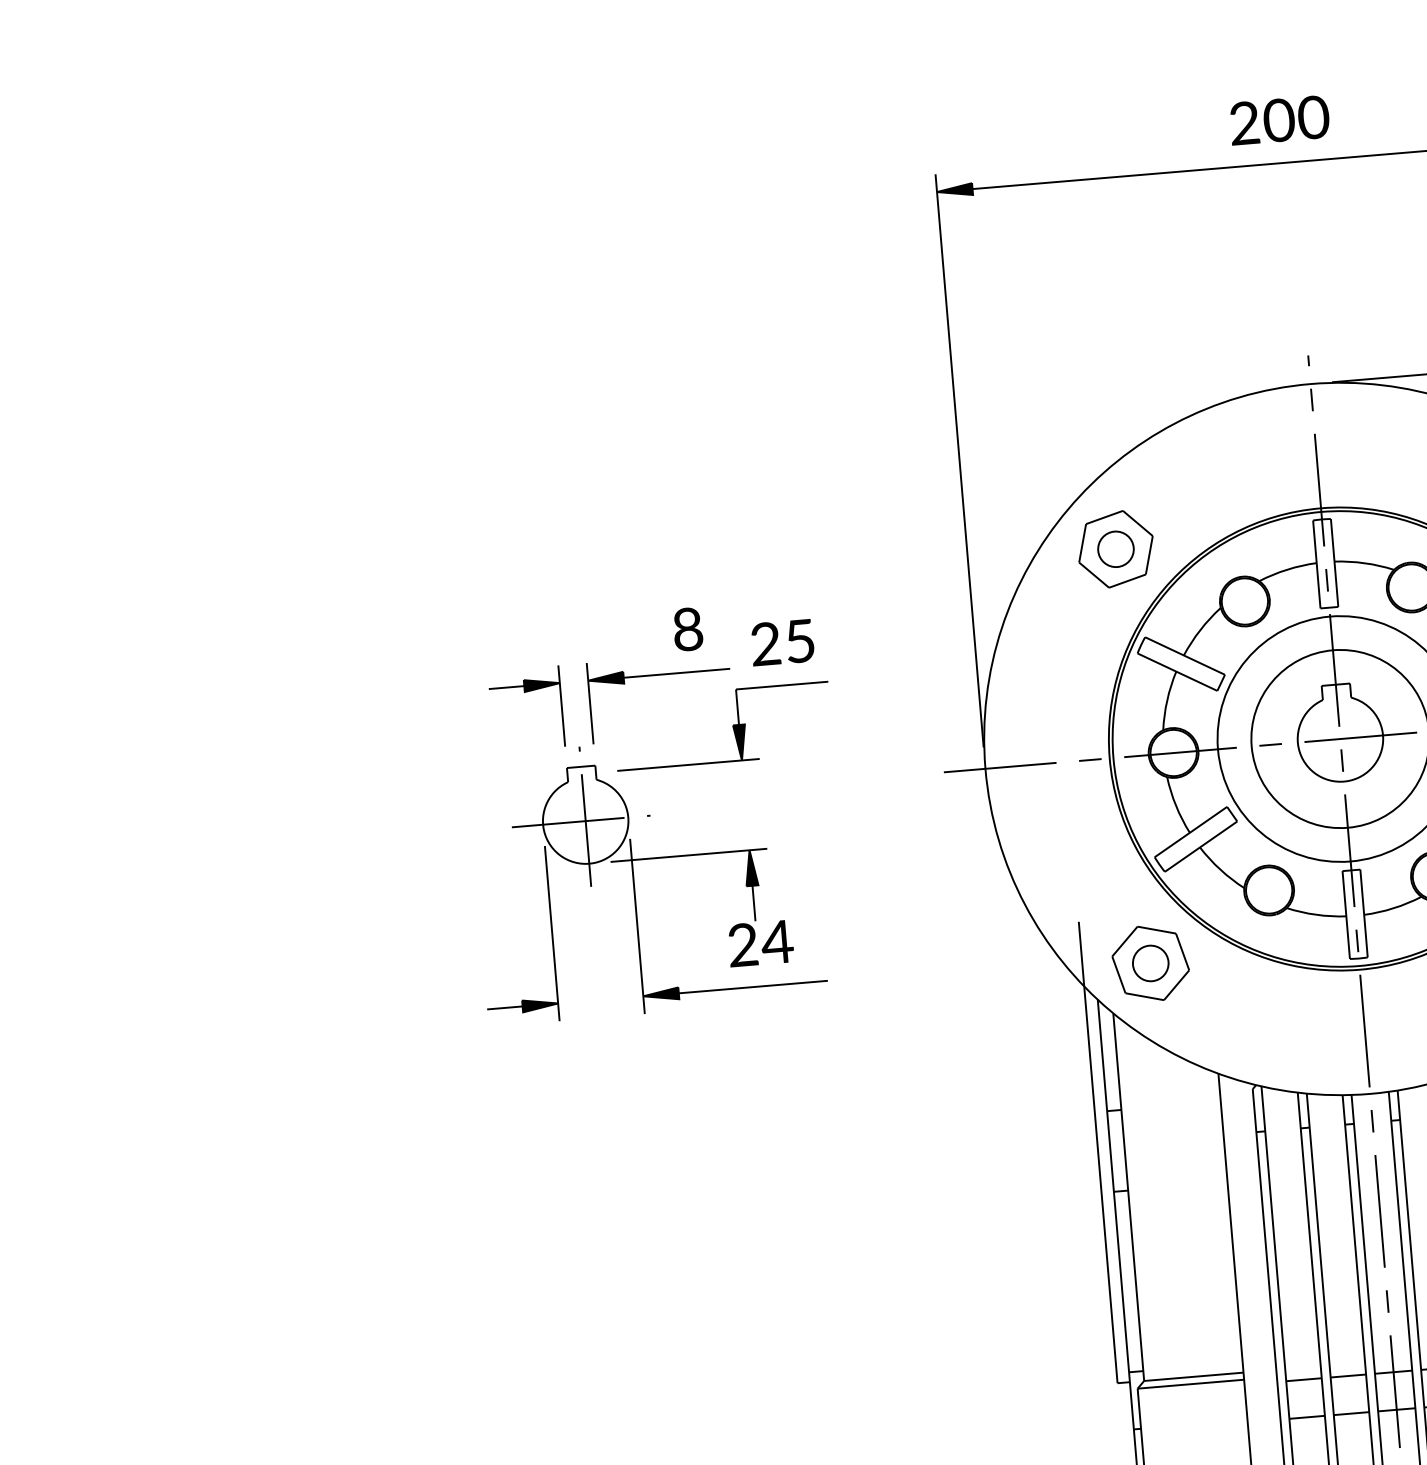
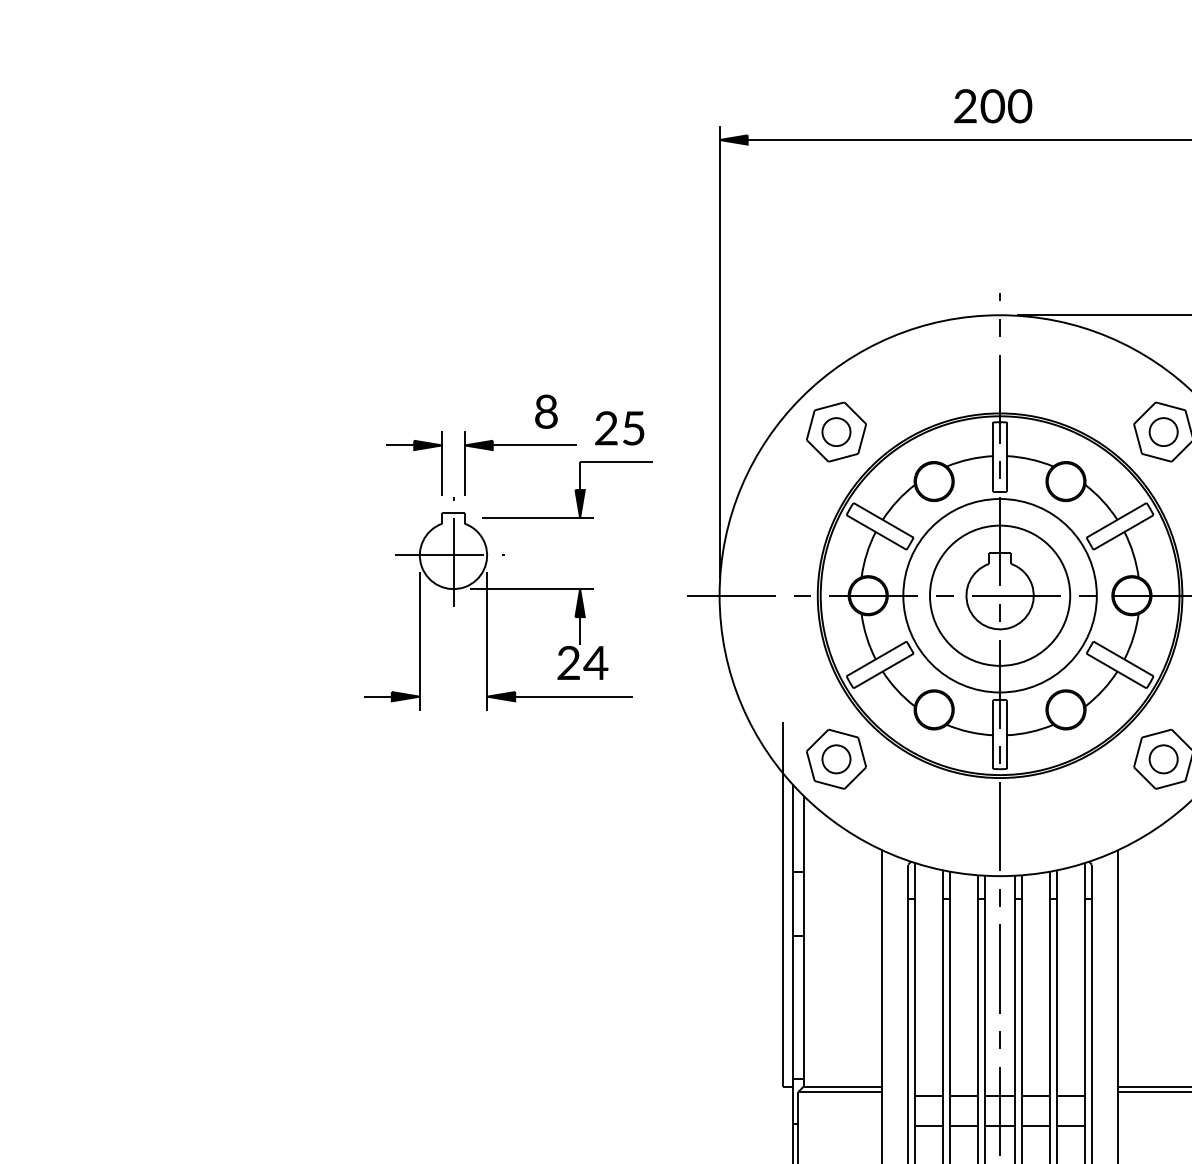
part: (655, 811) -> (508, 552), moved

